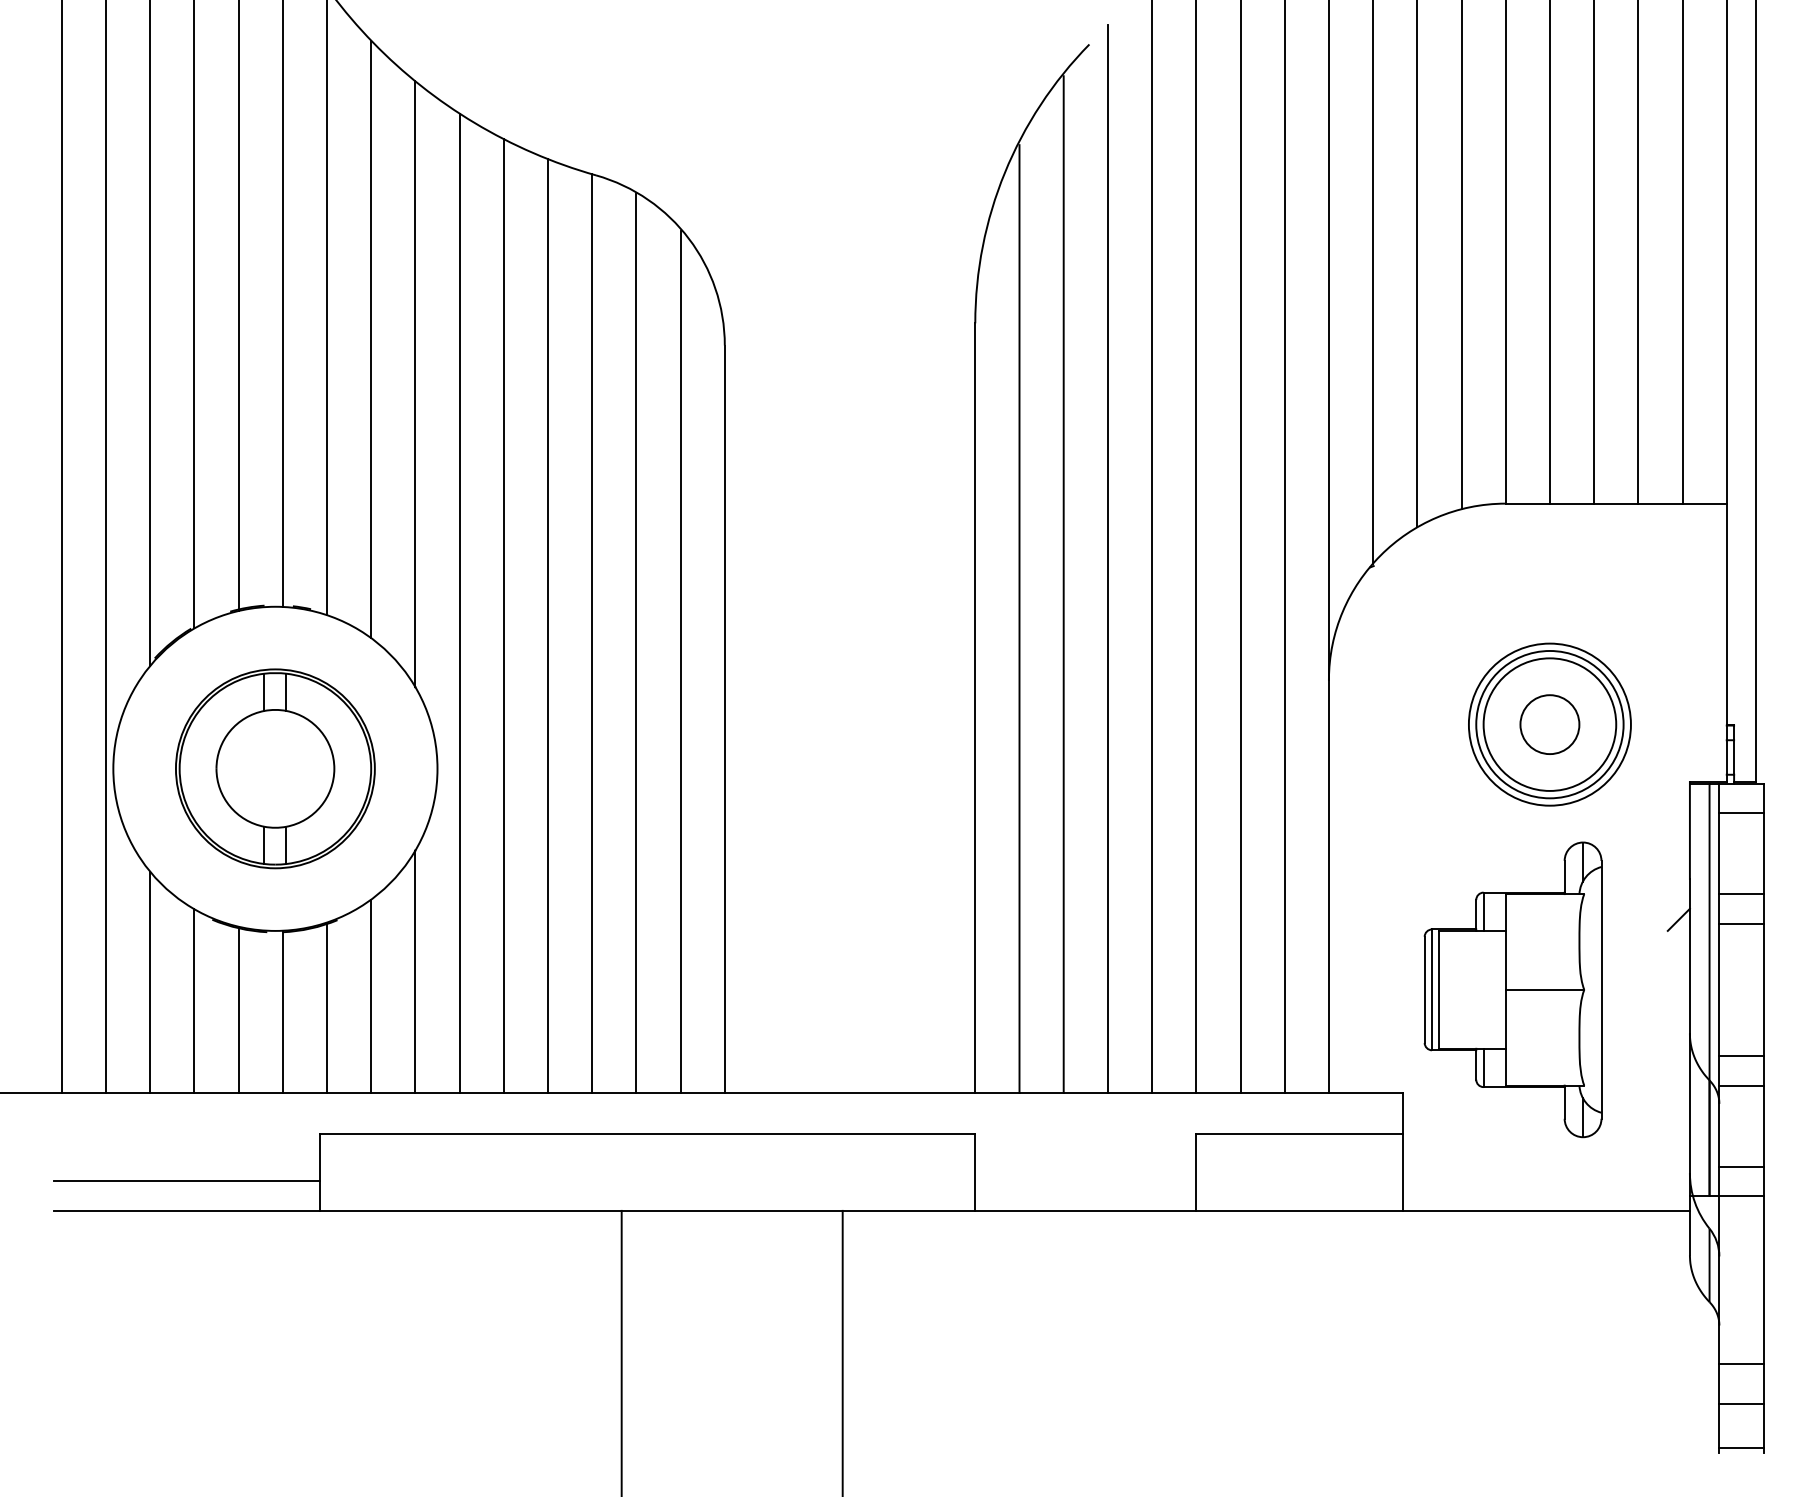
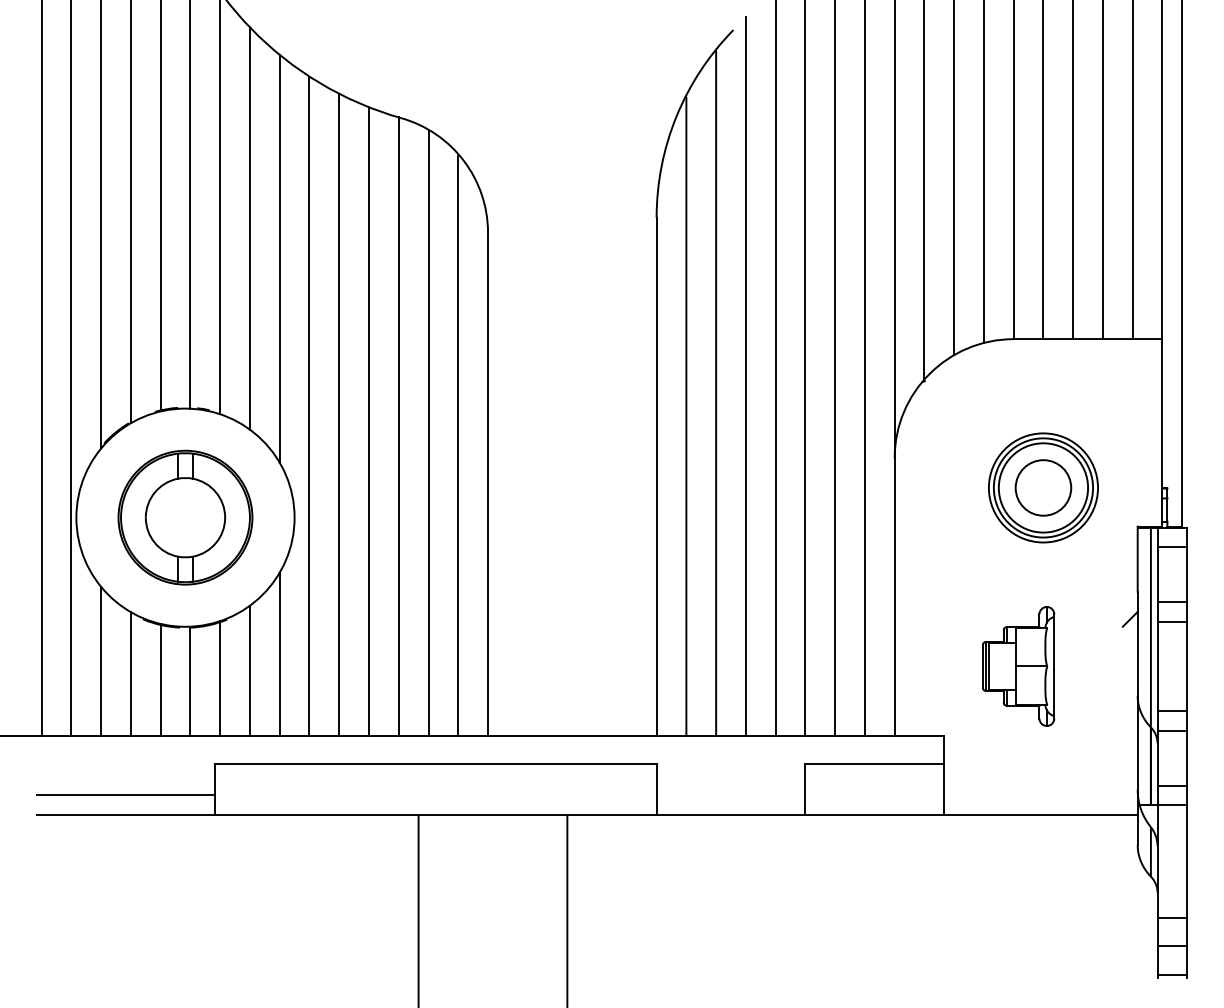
circle: (1549, 723) -> (1043, 487), size x1.4
part: (1512, 989) -> (1018, 666), size x0.6

